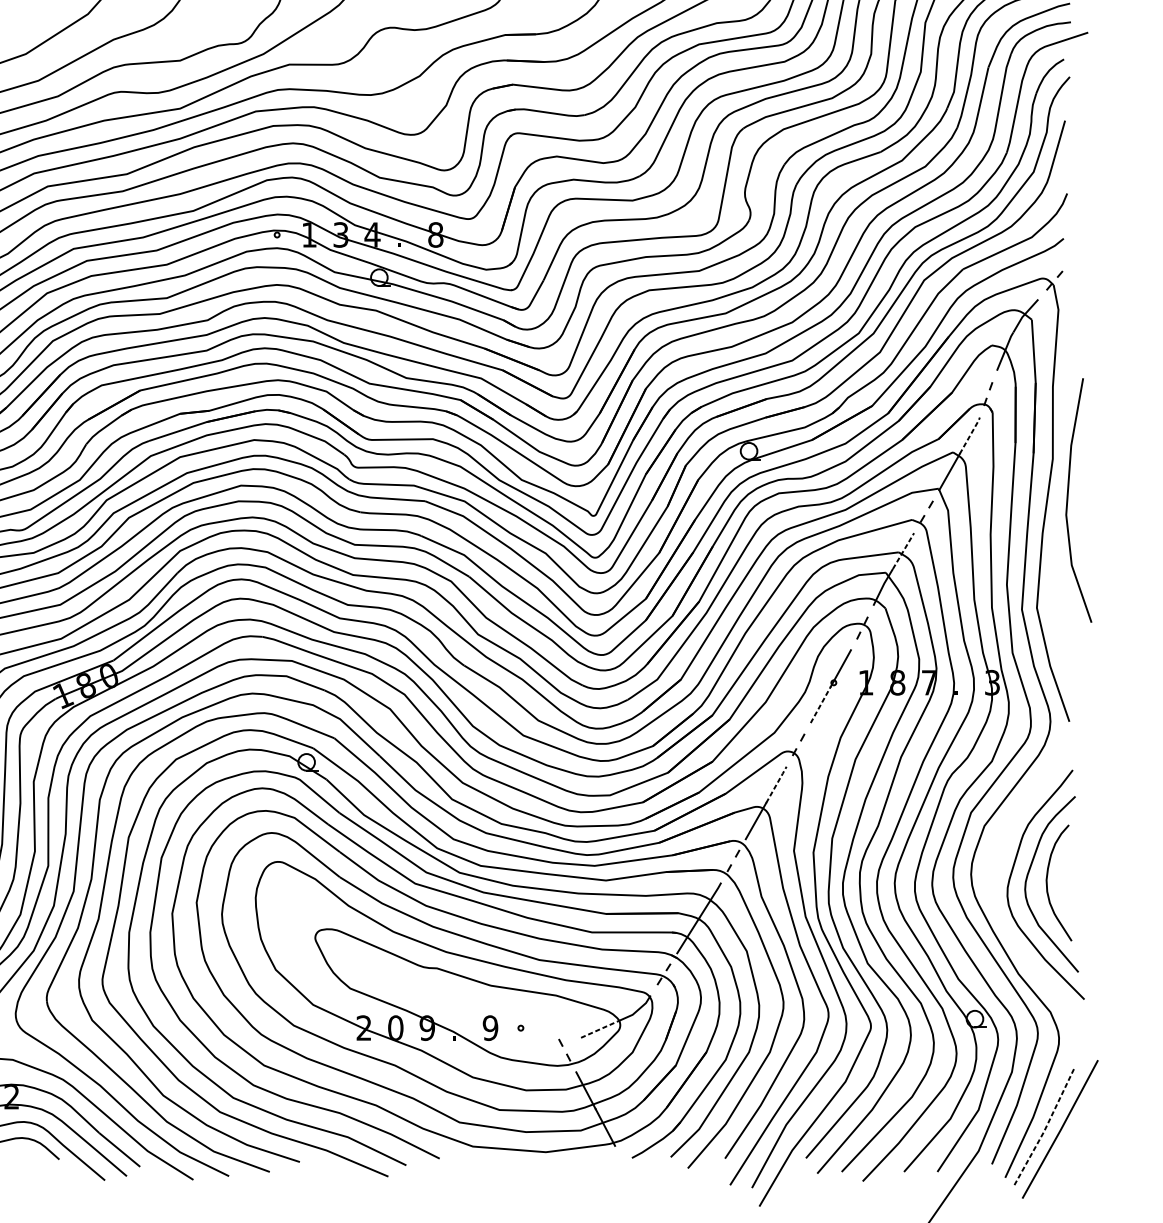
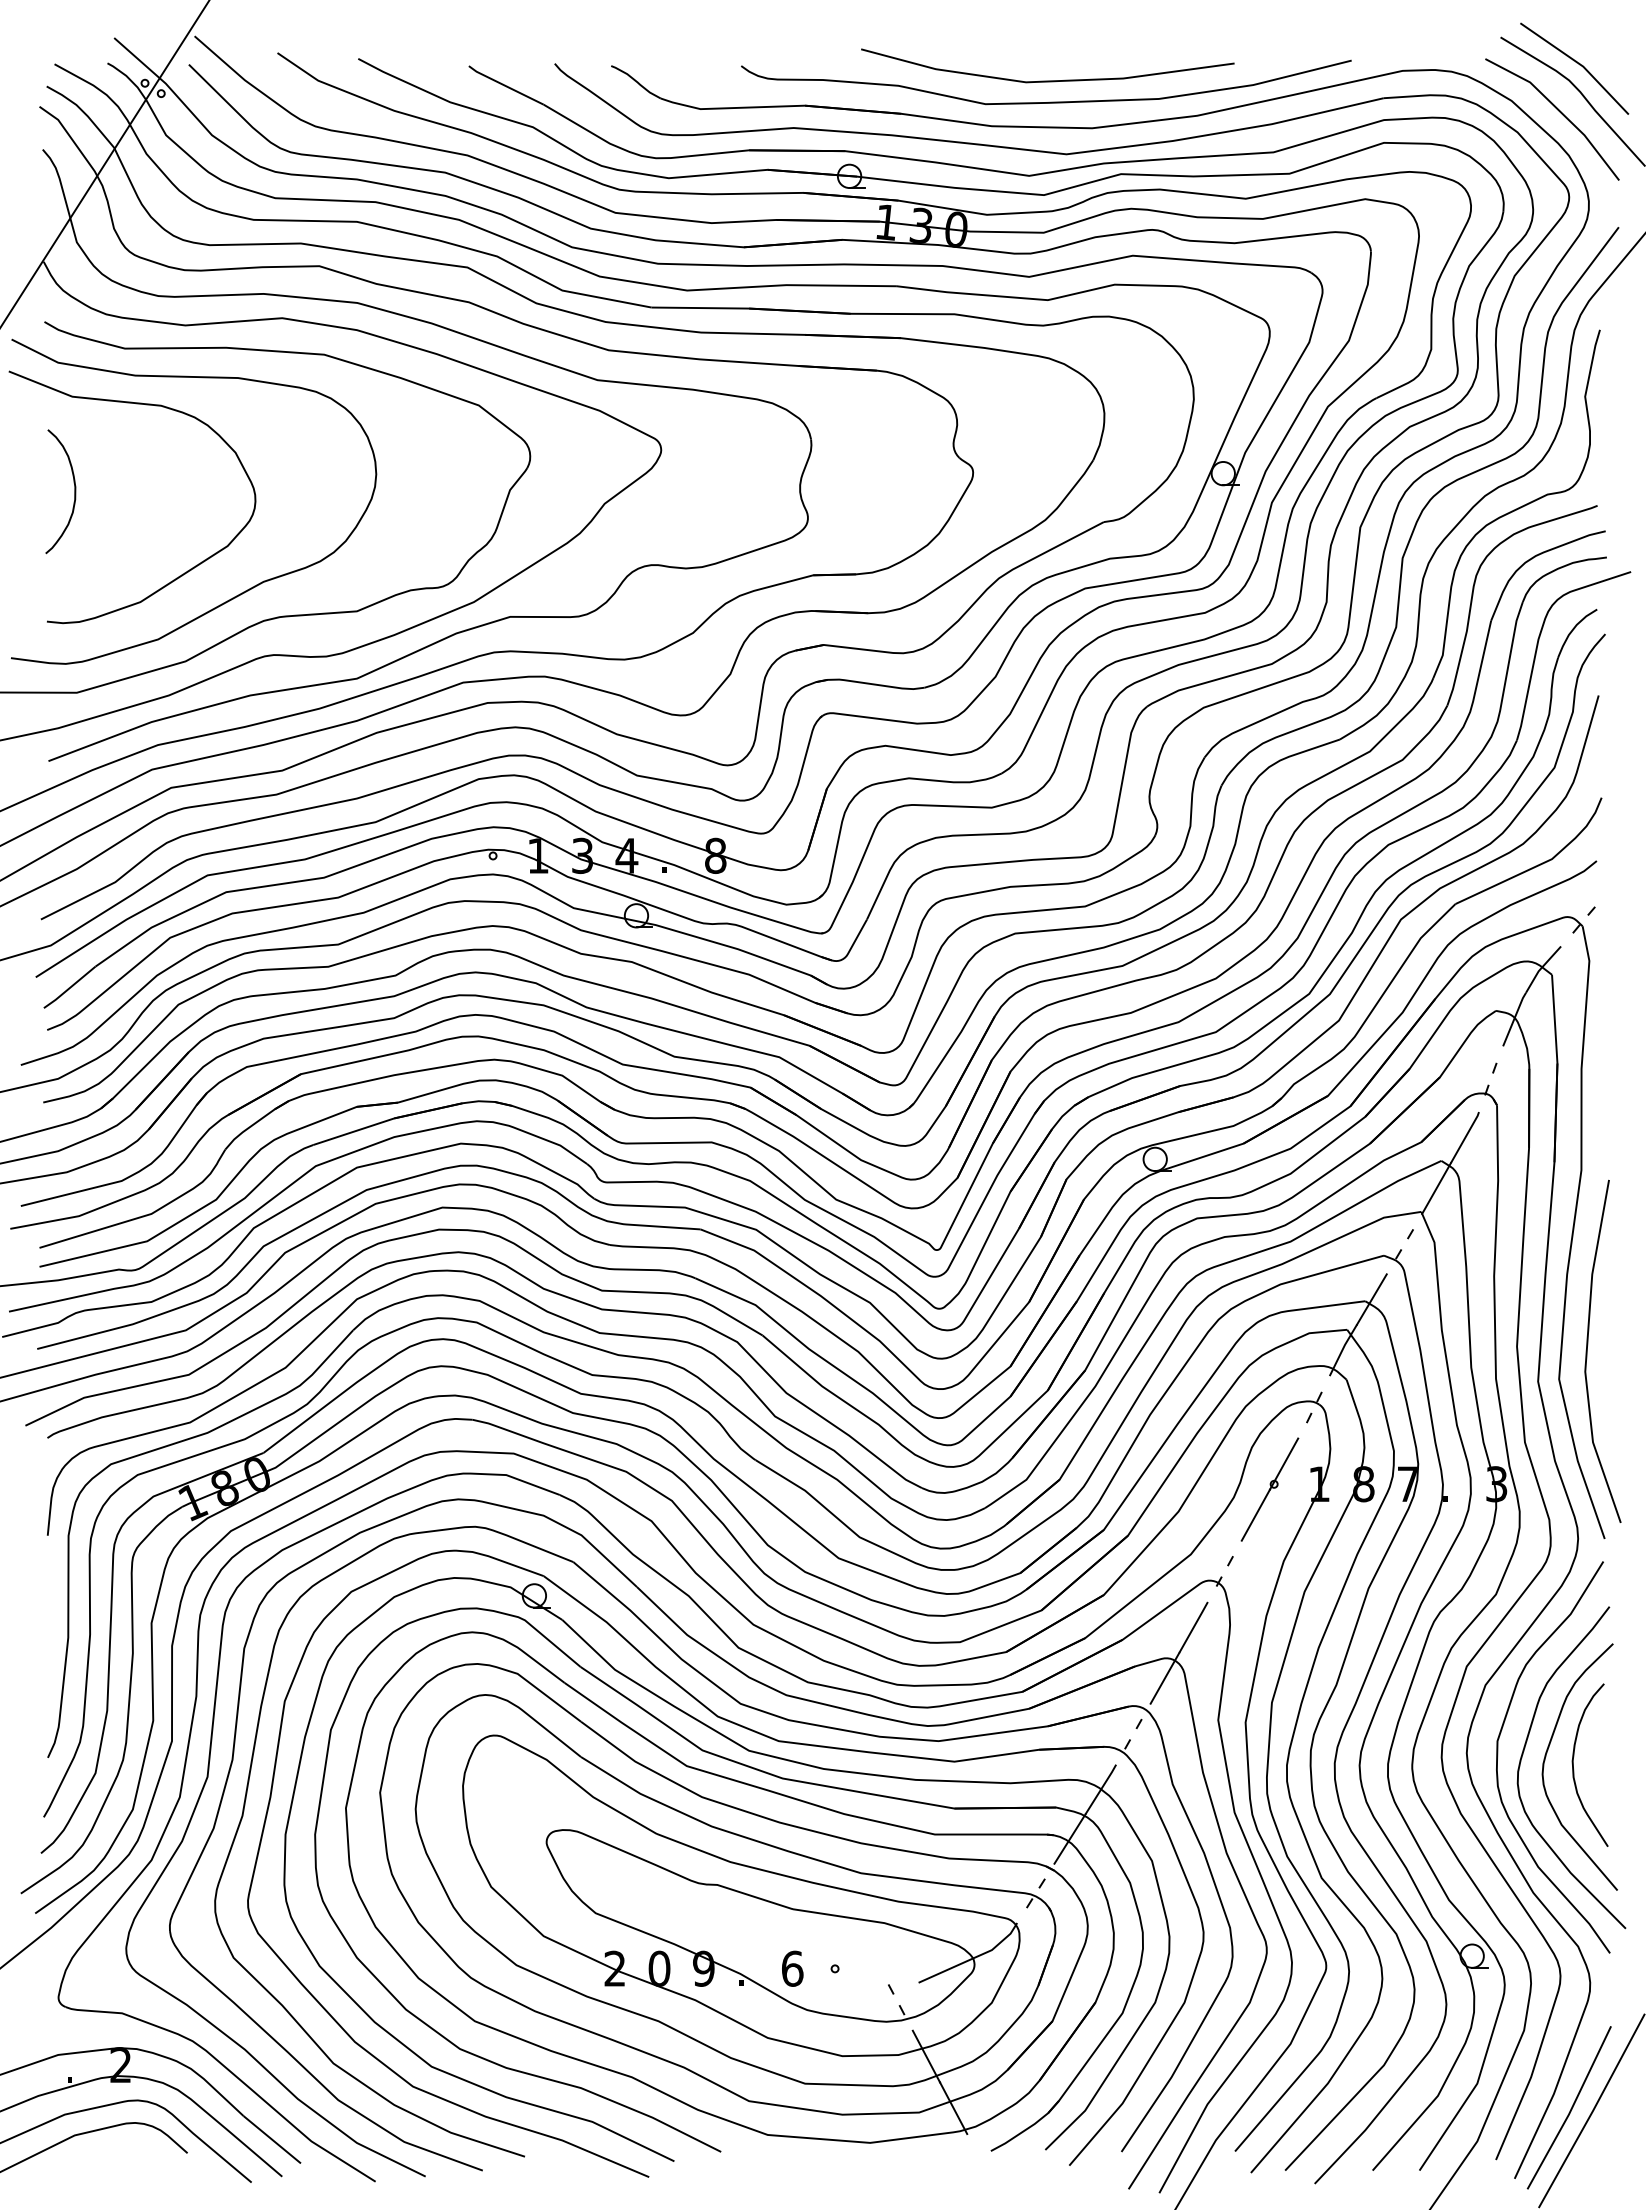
line: (970, 434) -> (1465, 1136), dashed -> solid
line: (1068, 496) -> (1588, 1345), moved
line: (903, 551) -> (1372, 1299), dashed -> solid
line: (821, 704) -> (1256, 1514), dashed -> solid
line: (777, 784) -> (1194, 1626), dashed -> solid
curve: (993, 876) -> (1498, 1756), added
text: (490, 1027) -> (792, 1968), 9 -> 6
line: (600, 1029) -> (946, 1970), dashed -> solid
line: (1045, 1129) -> (1571, 2110), dashed -> solid

